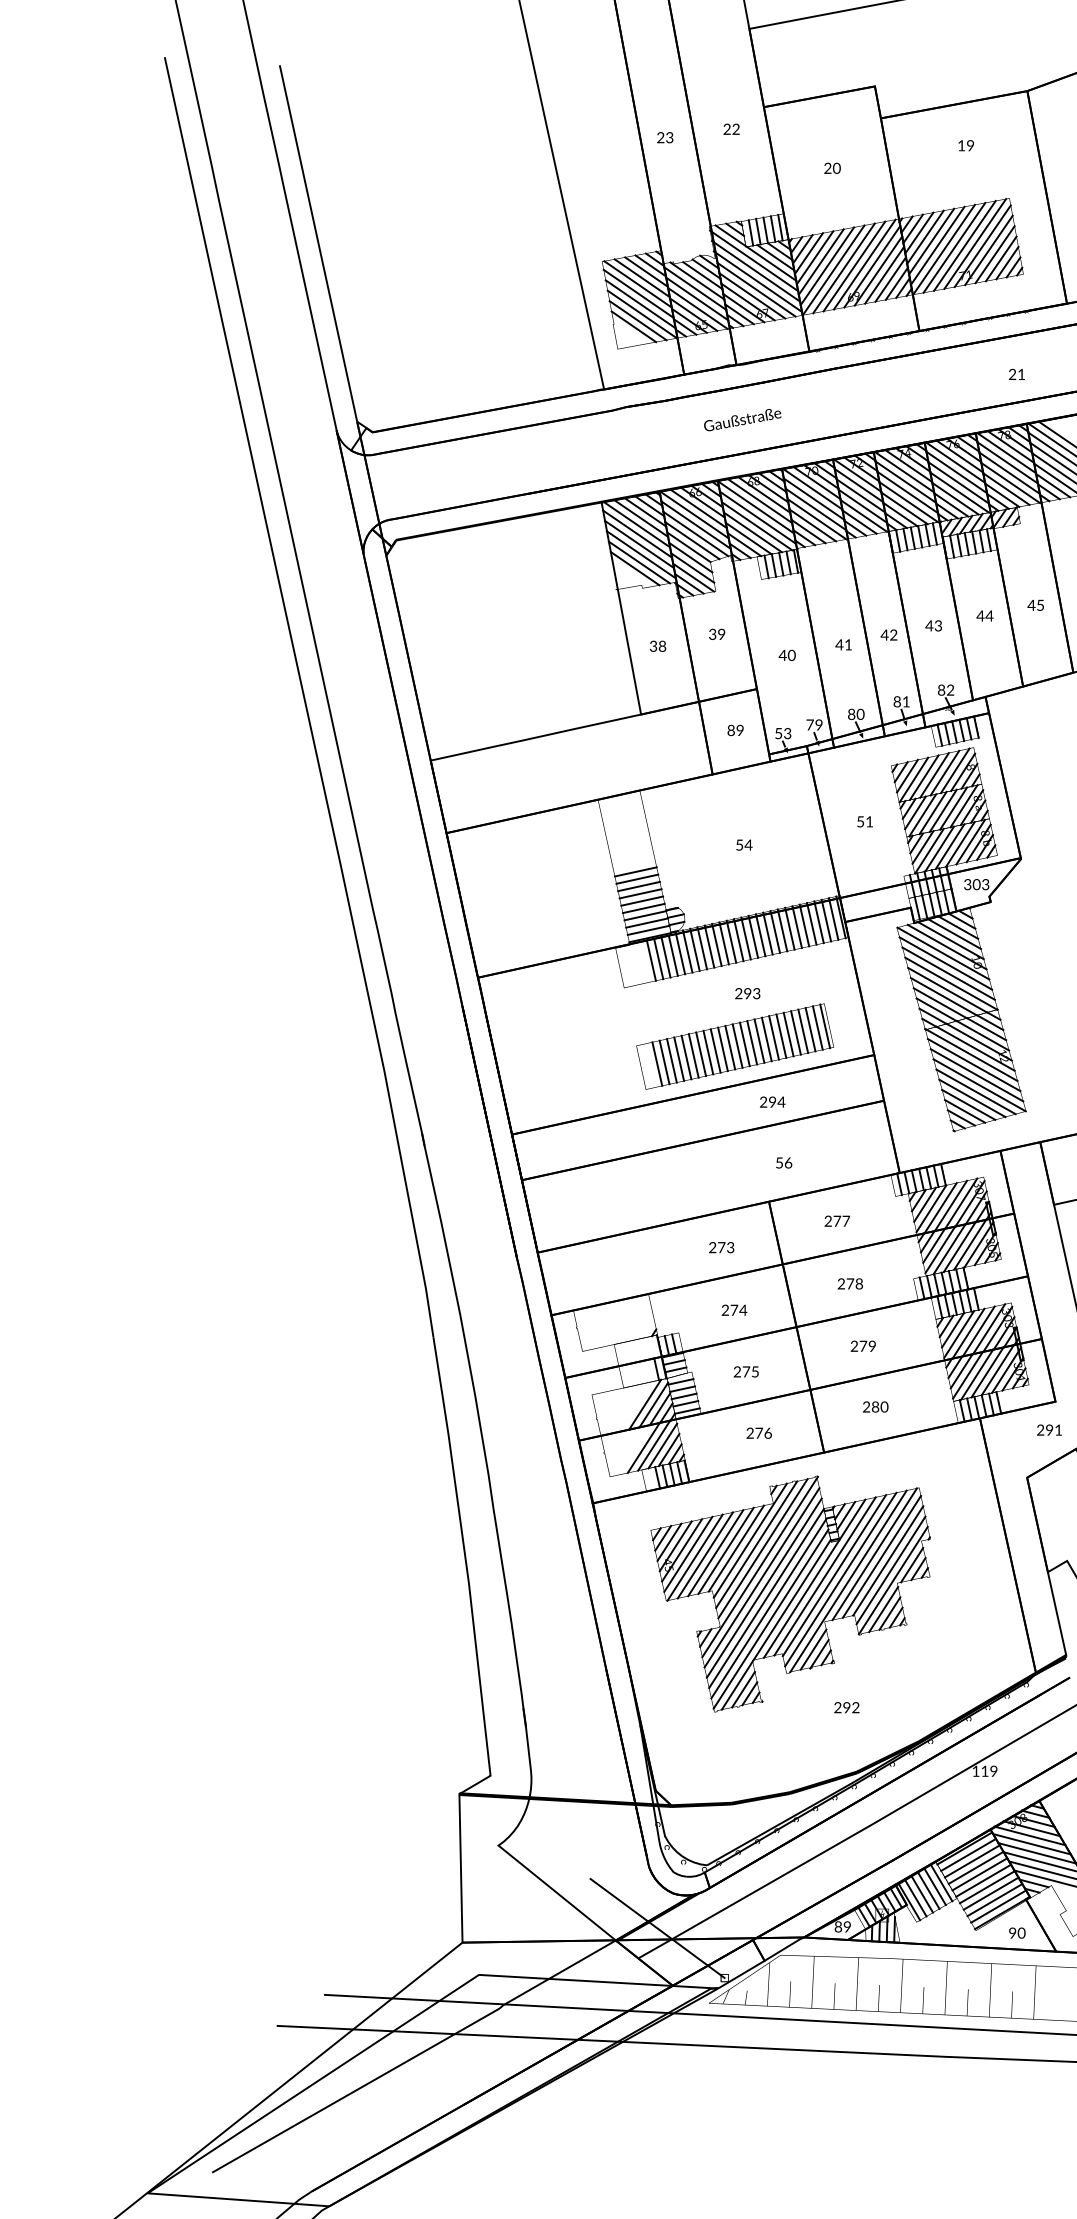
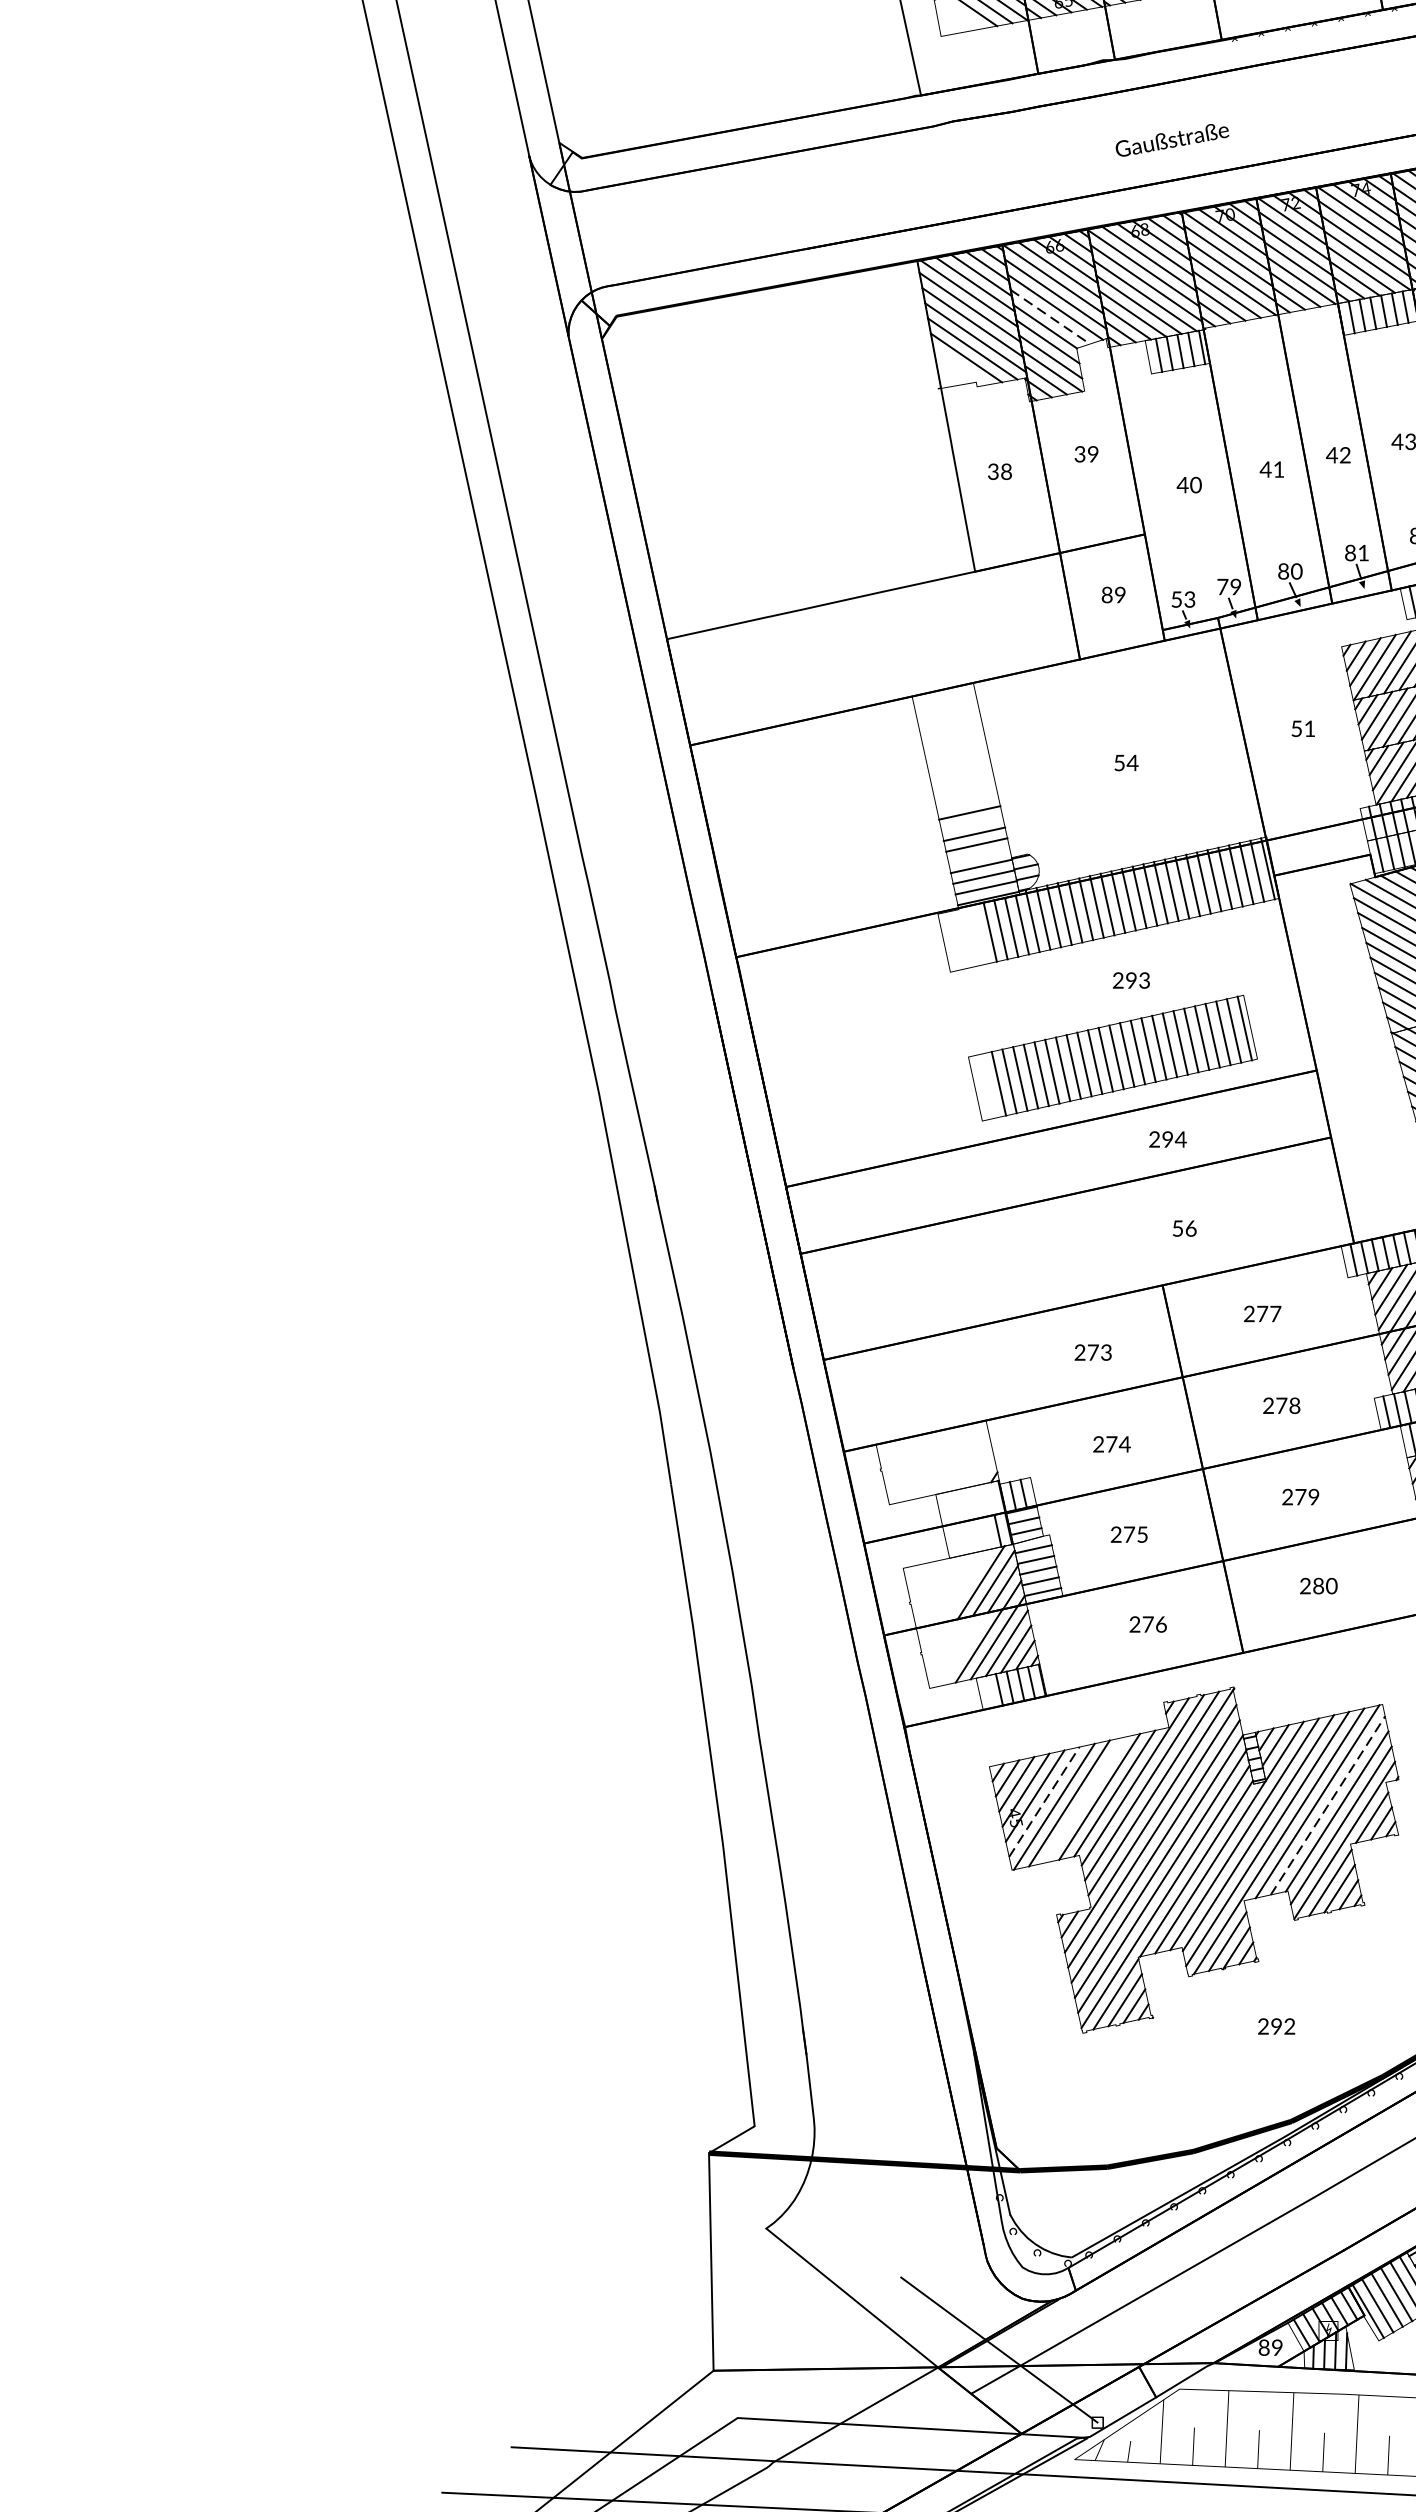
text: (742, 420) -> (1172, 140), moved
line: (692, 540) -> (1050, 316), solid -> dashed
line: (635, 871) -> (966, 801), removed
line: (638, 886) -> (971, 823), removed
line: (643, 908) -> (978, 855), removed
line: (715, 1553) -> (1084, 1800), removed
line: (688, 1554) -> (1044, 1802), solid -> dashed
line: (882, 1556) -> (1328, 1805), solid -> dashed

